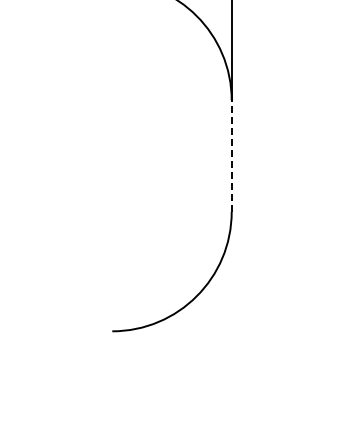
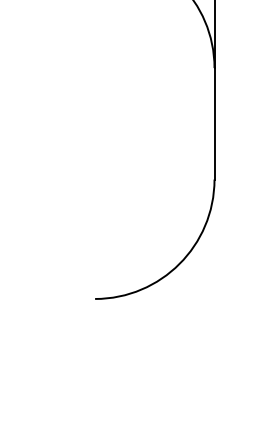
line: (231, 156) -> (214, 124), dashed -> solid

